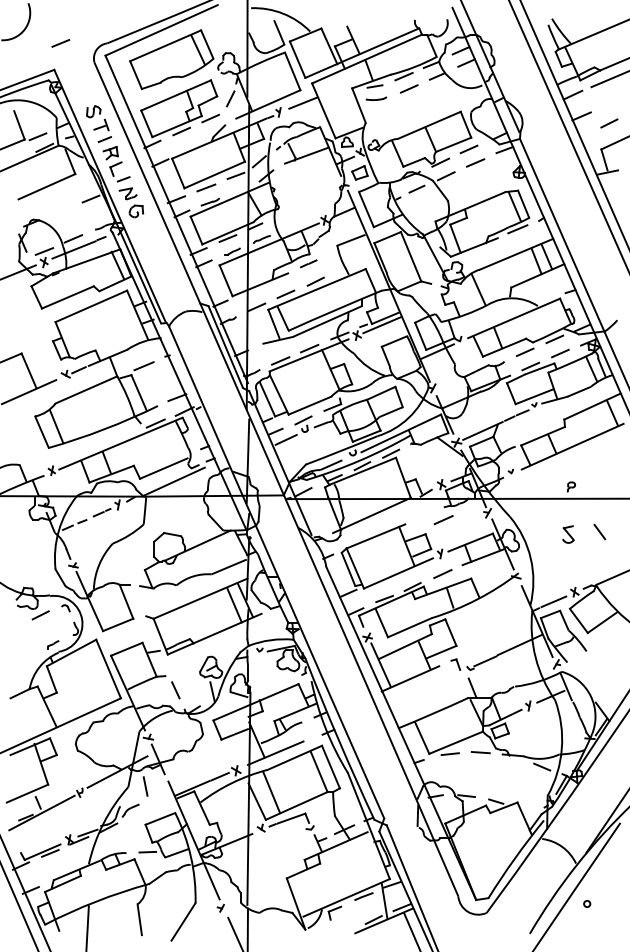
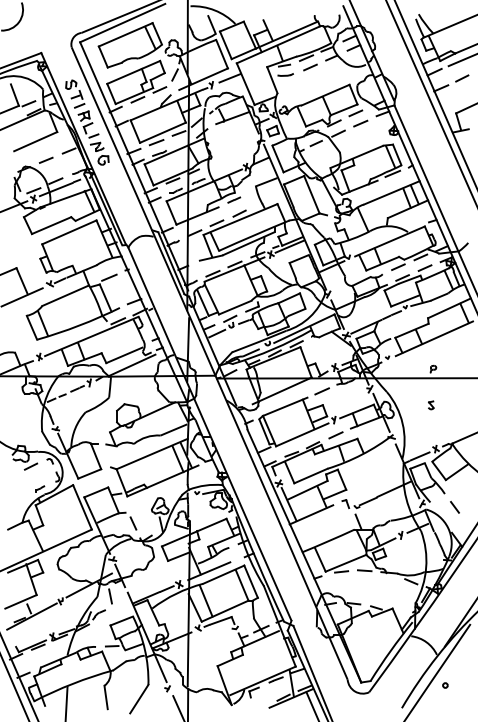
line: (60, 43) -> (46, 160), moved
line: (609, 123) -> (462, 78), moved
line: (443, 520) -> (322, 391), moved
line: (599, 531) -> (454, 506), moved
part: (568, 534) -> (431, 405), size x0.62

